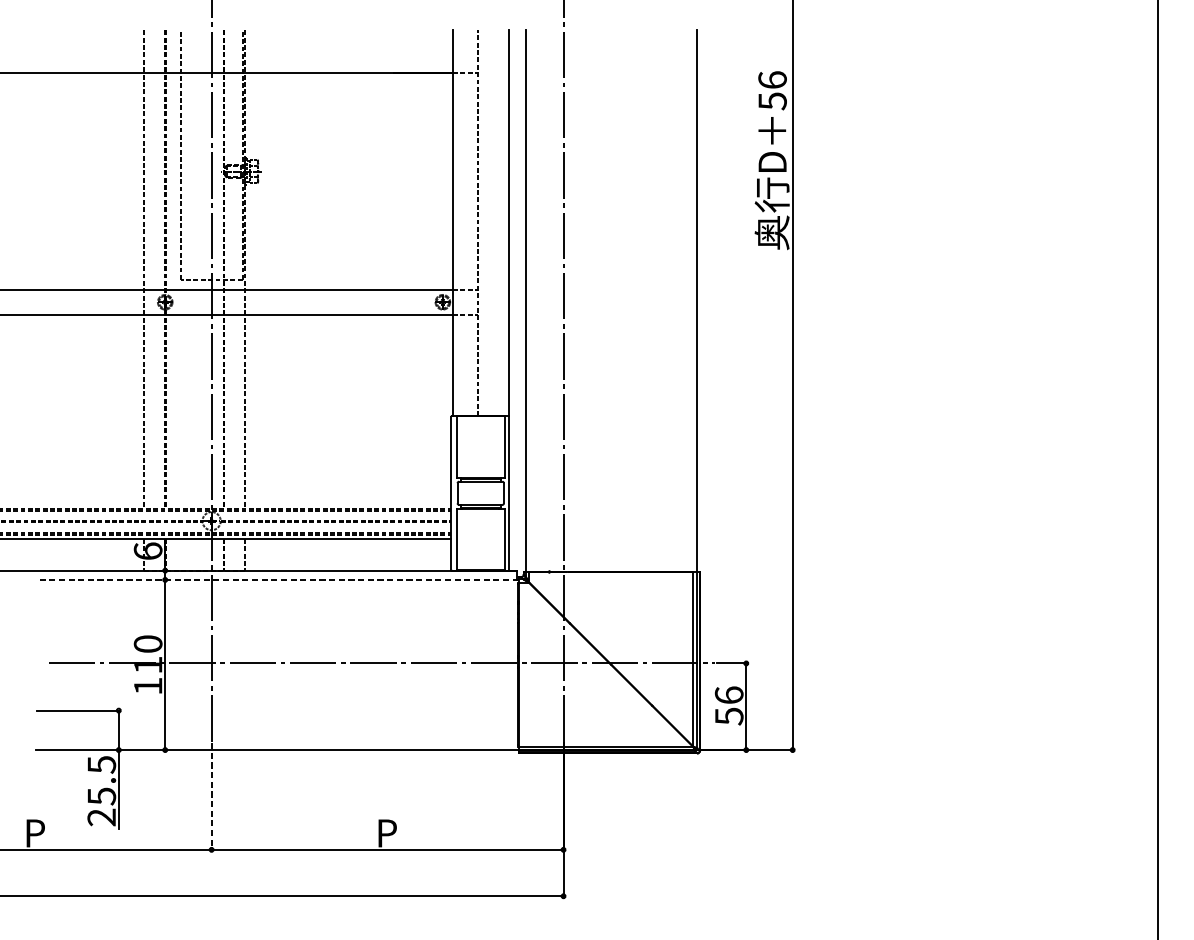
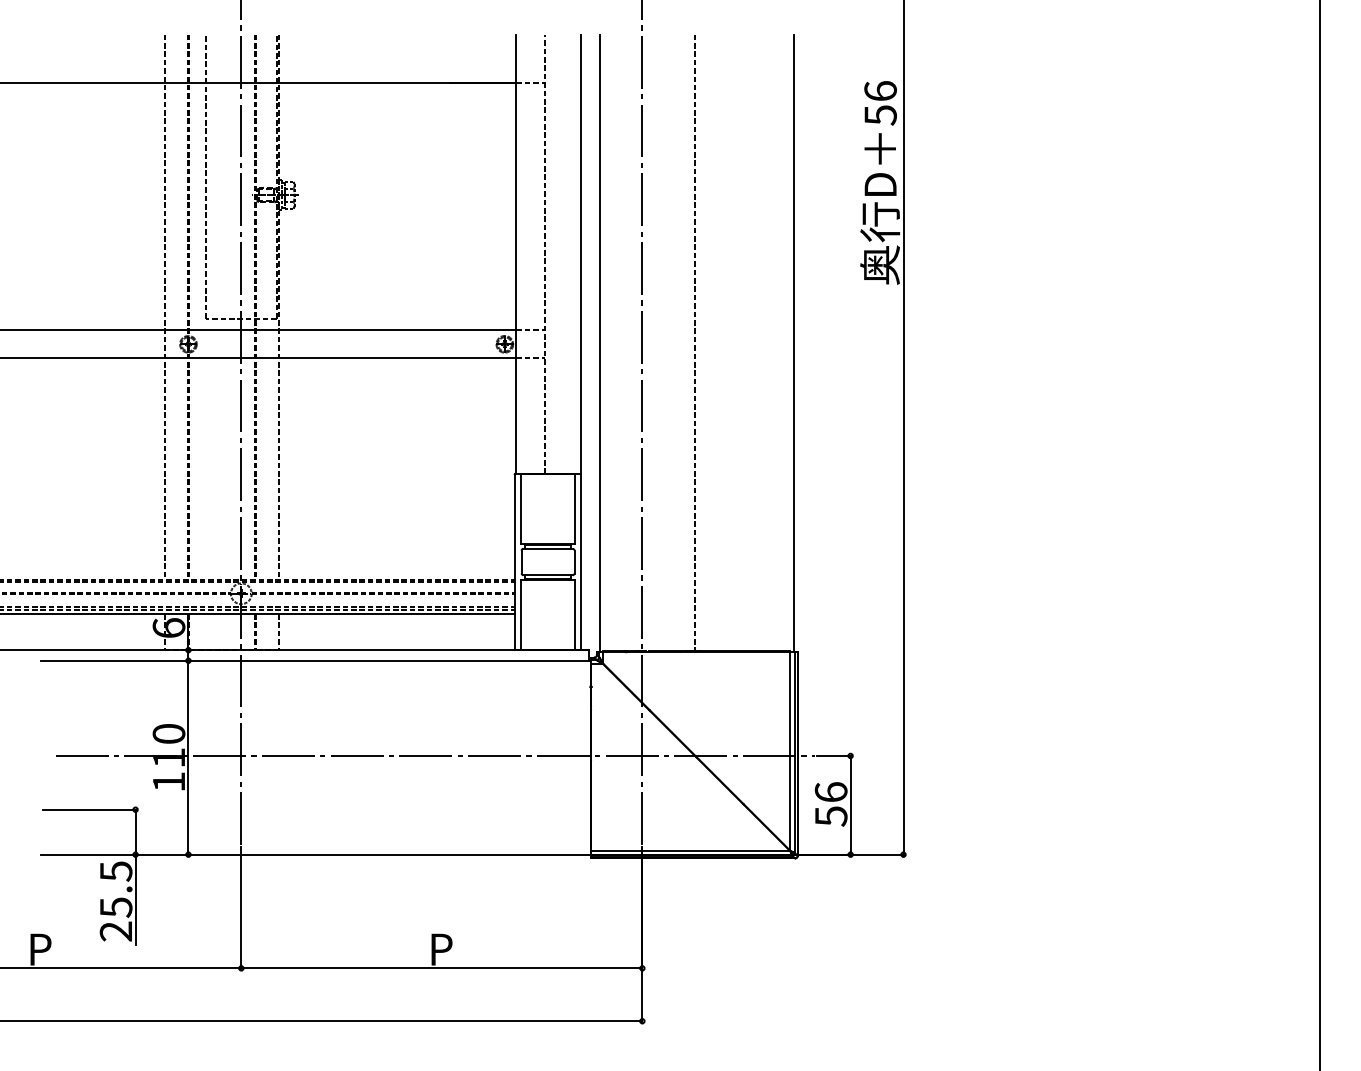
line: (610, 300) -> (695, 342), added
line: (276, 579) -> (315, 660), dashed -> solid
line: (211, 797) -> (241, 908), dashed -> solid

